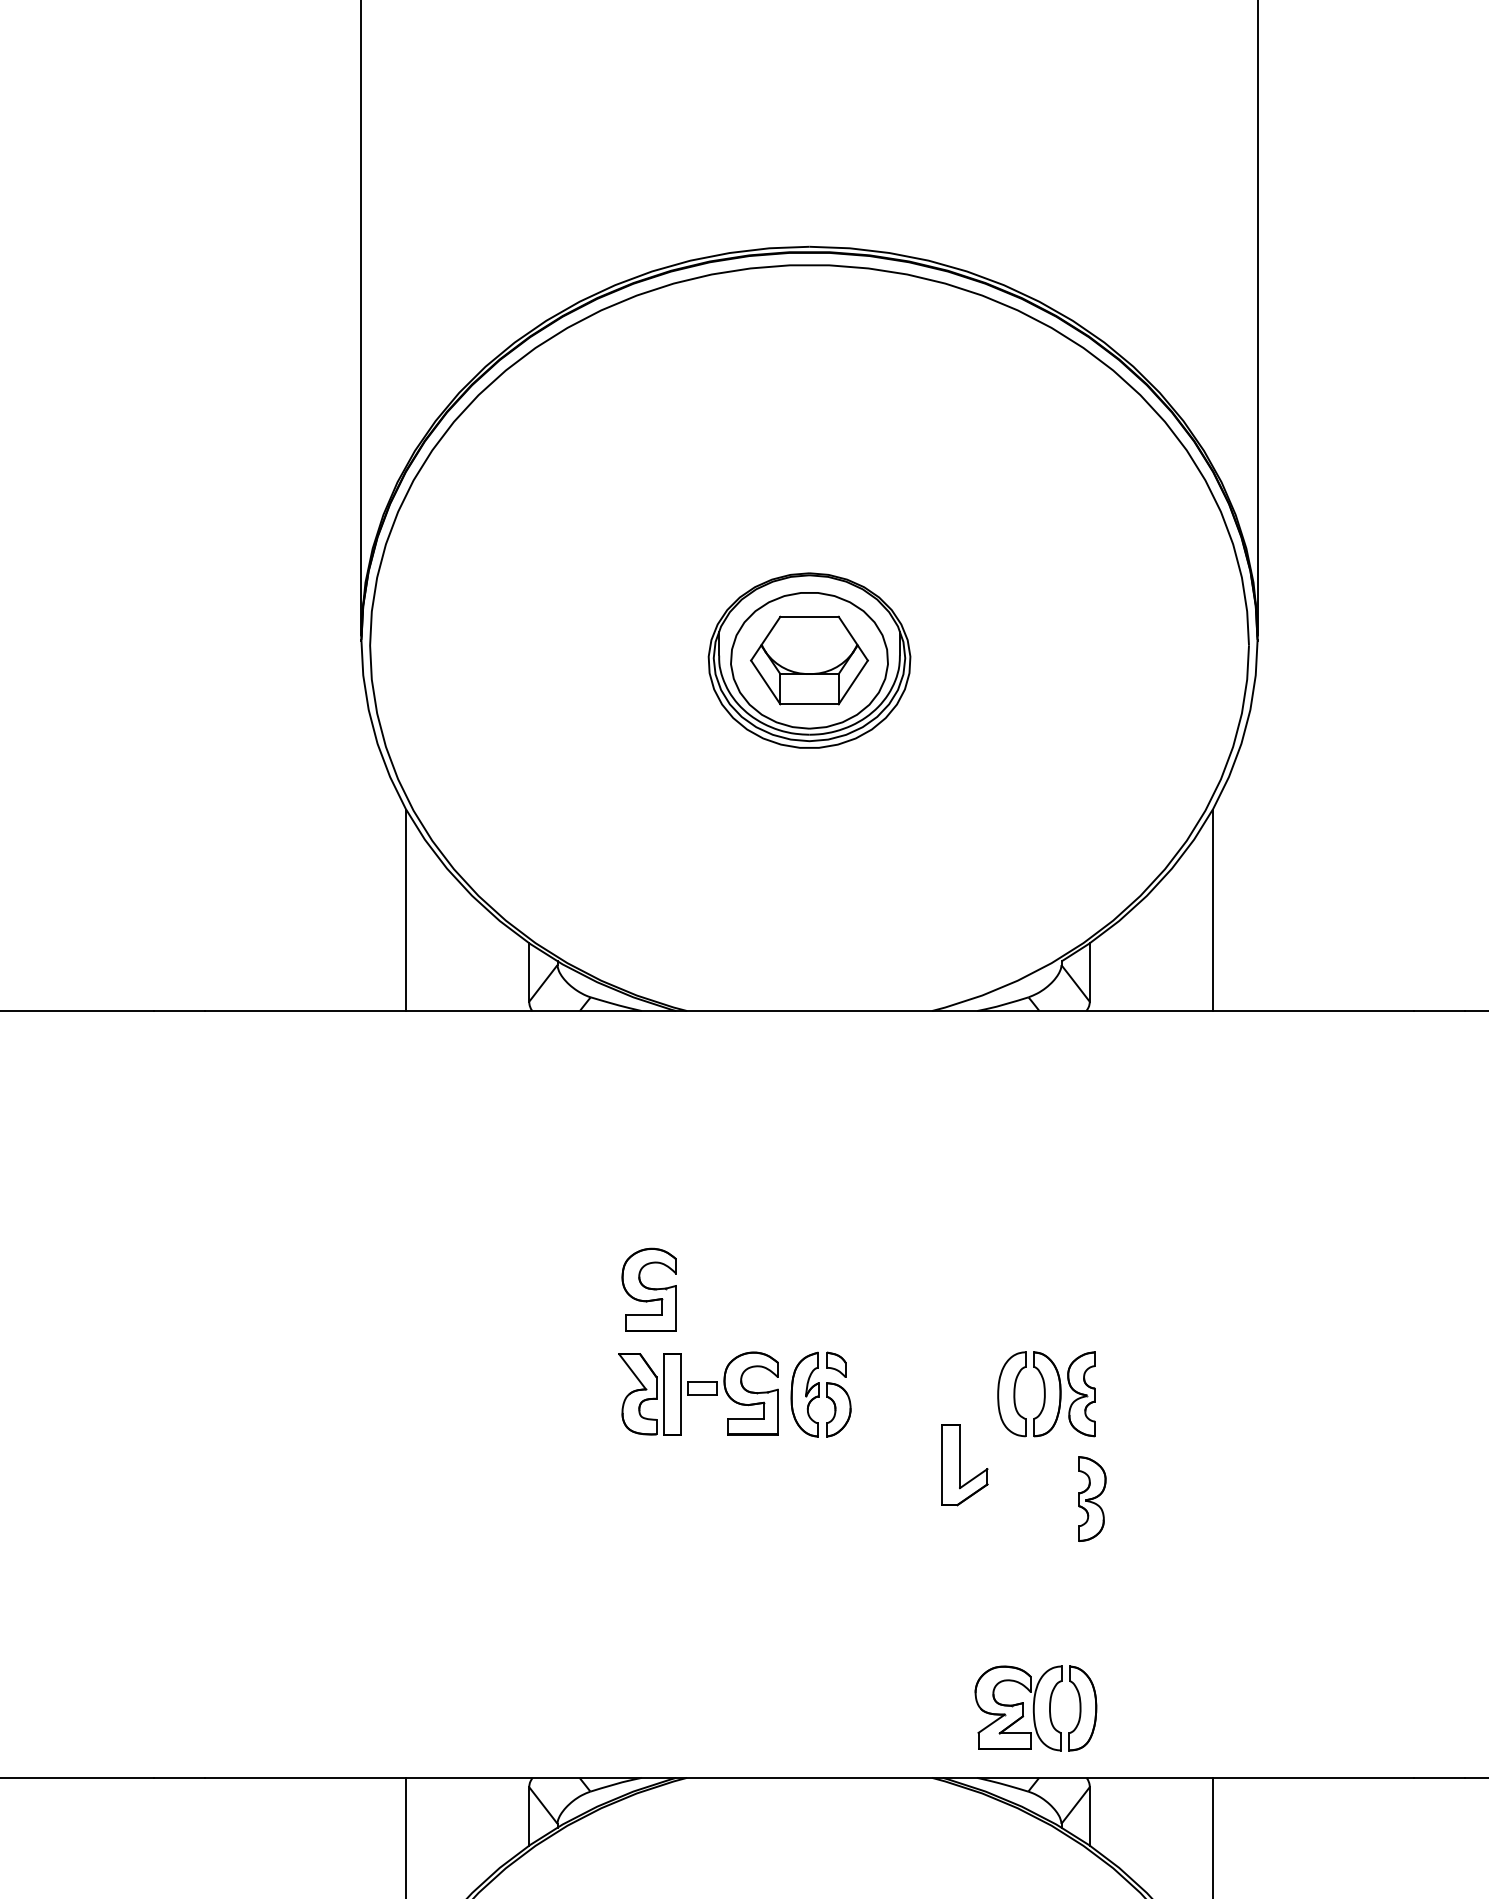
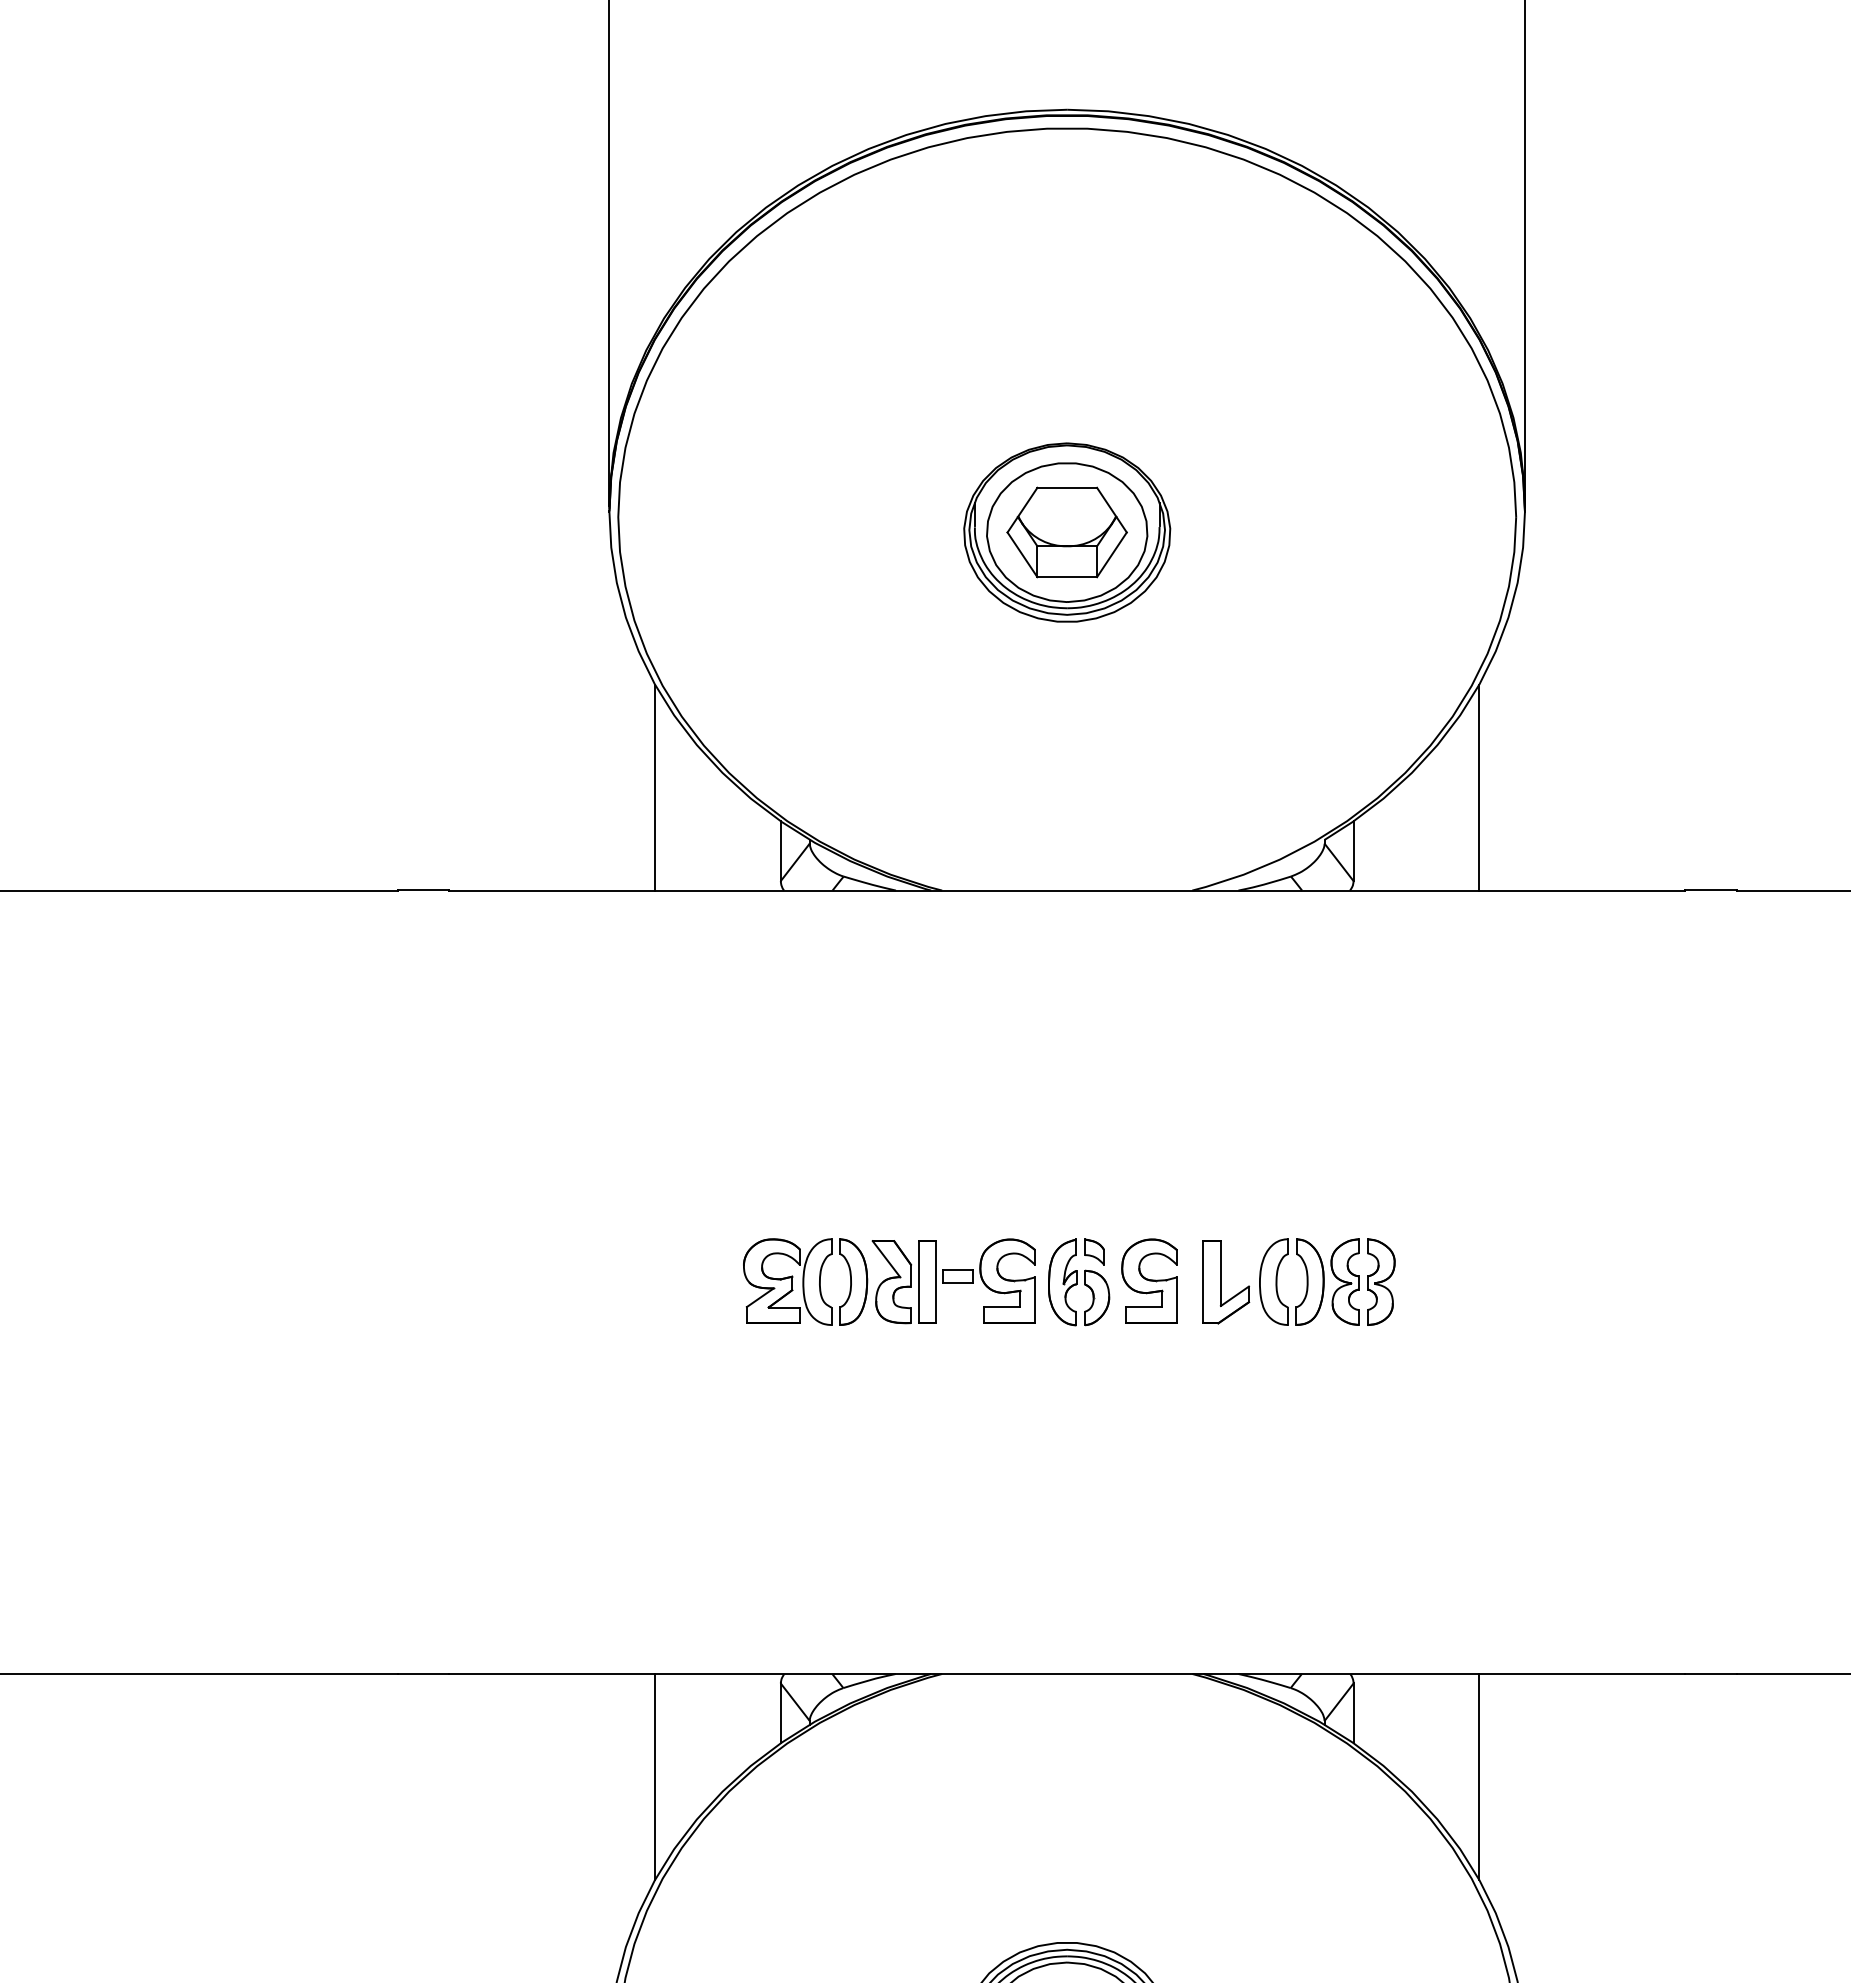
part: (649, 1288) -> (1149, 1280), moved
part: (965, 1465) -> (1226, 1282), moved
part: (1092, 1498) -> (1381, 1281), moved
part: (1035, 1707) -> (805, 1281), moved

